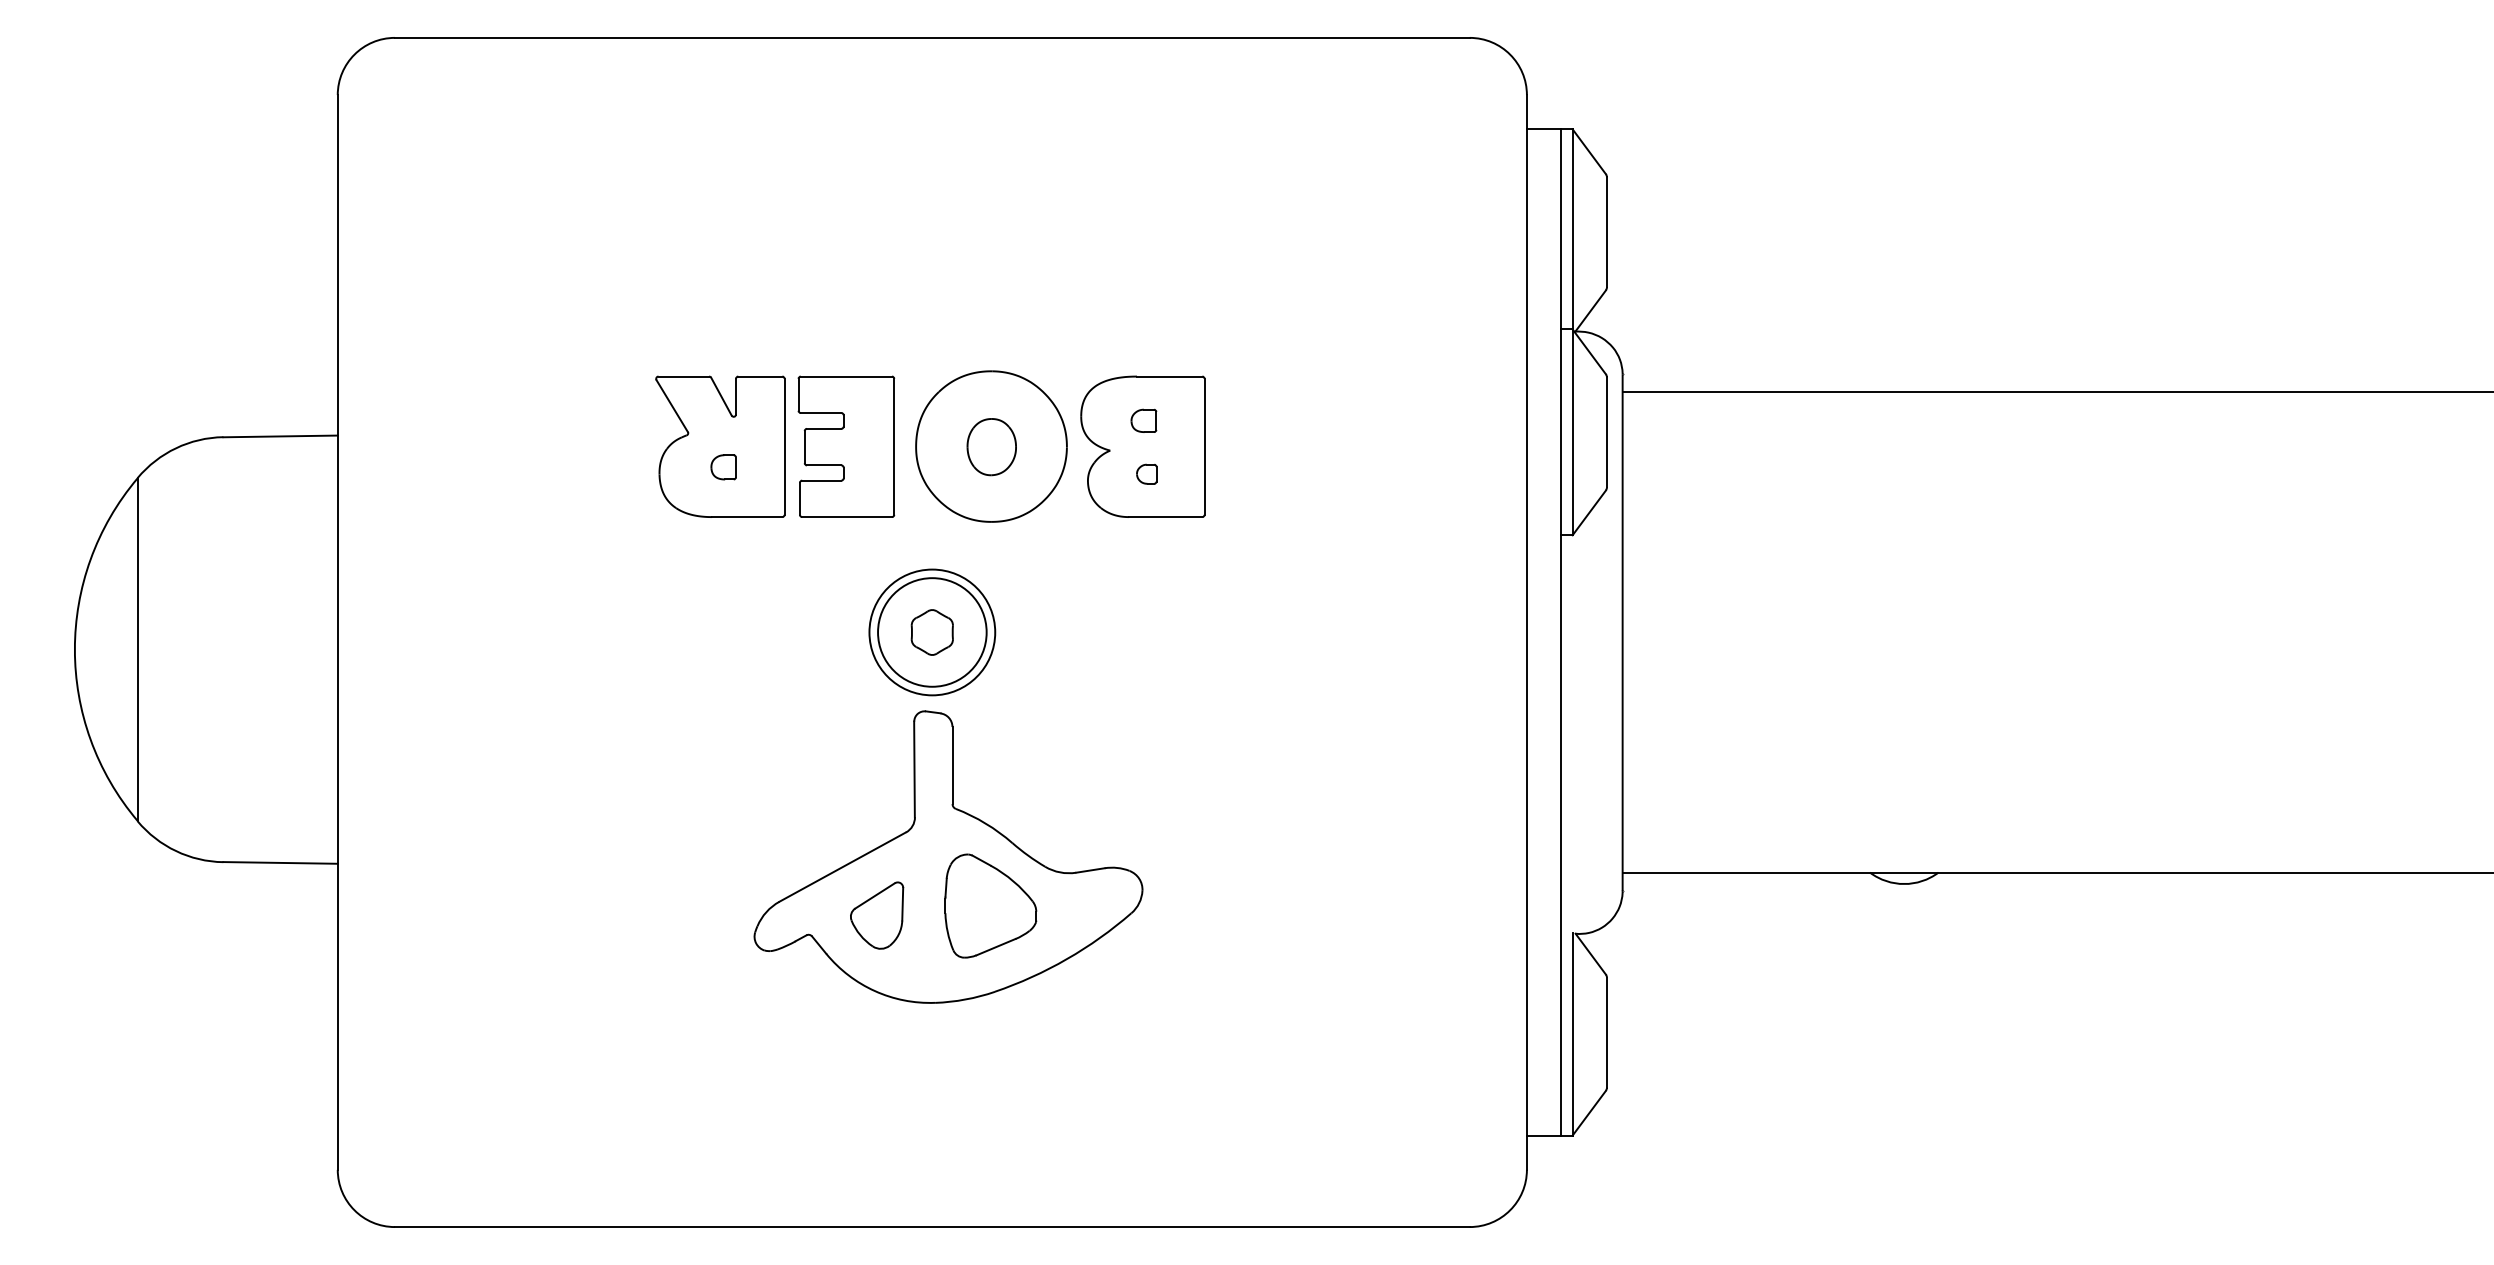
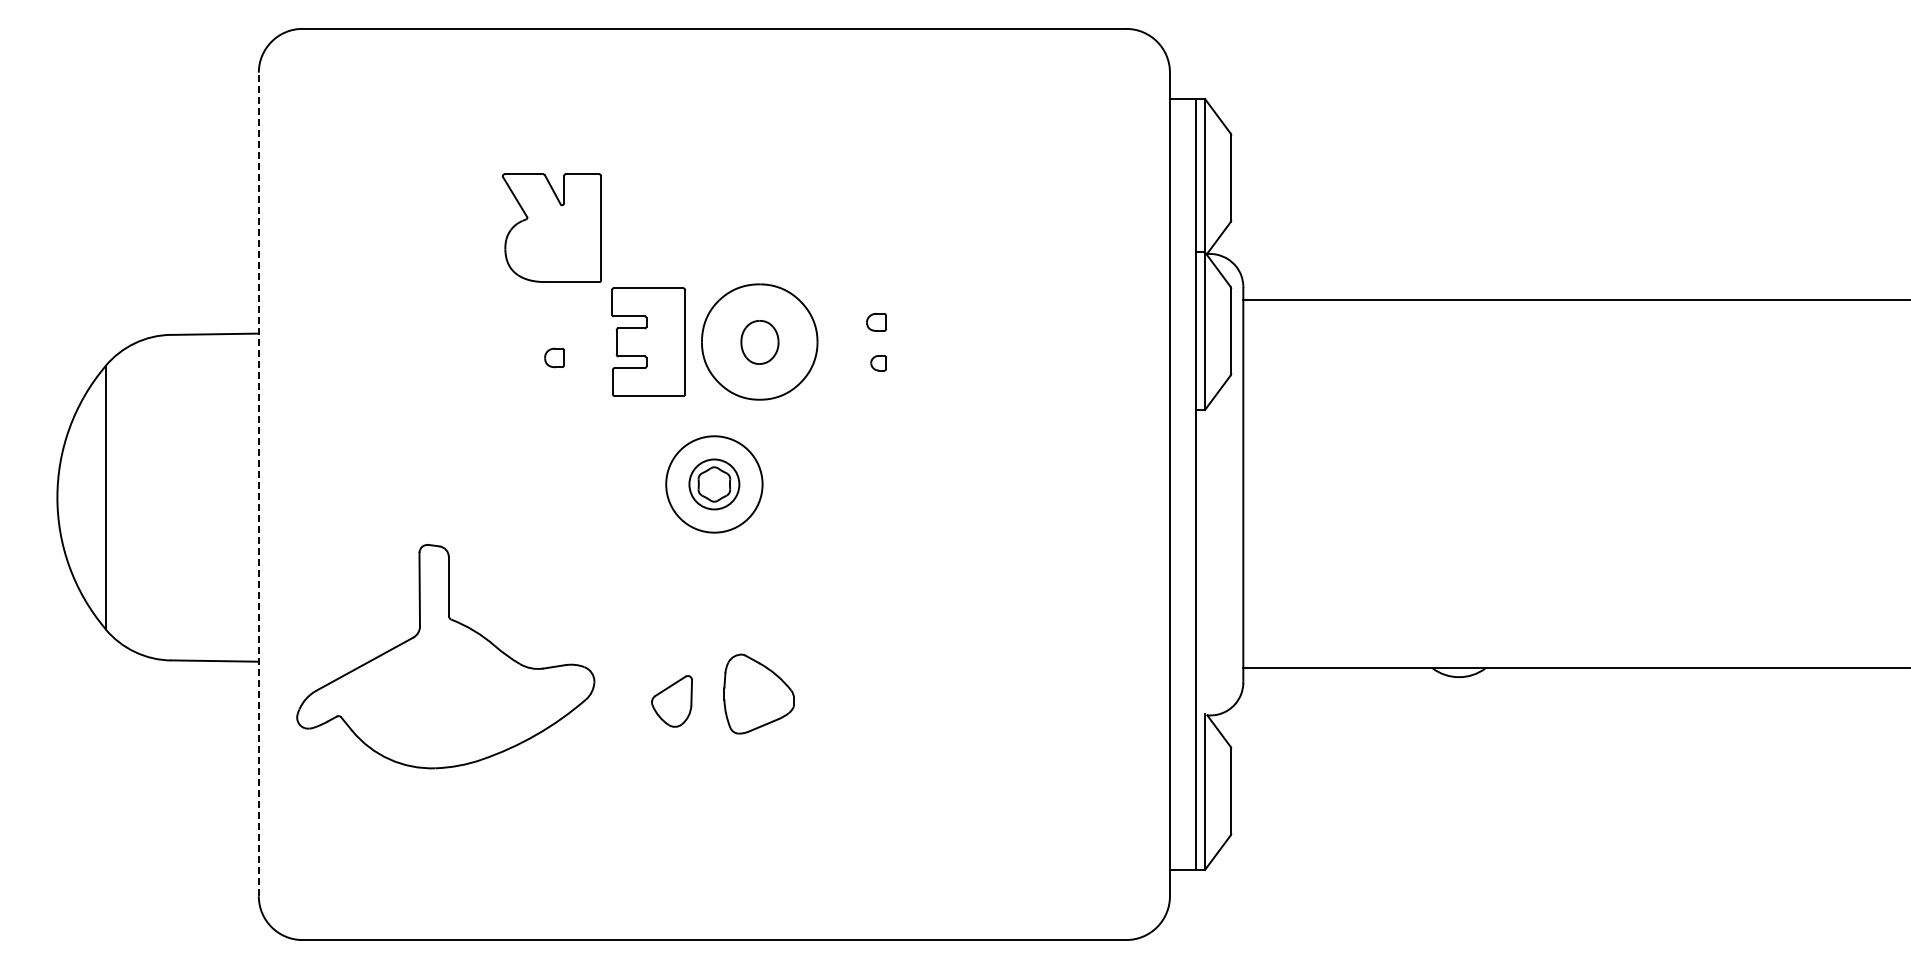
part: (719, 445) -> (551, 227), moved
part: (1142, 445) -> (875, 341), removed
line: (337, 632) -> (258, 484), solid -> dashed
circle: (932, 632) -> (714, 484), size x0.6
part: (948, 856) -> (445, 656), moved

